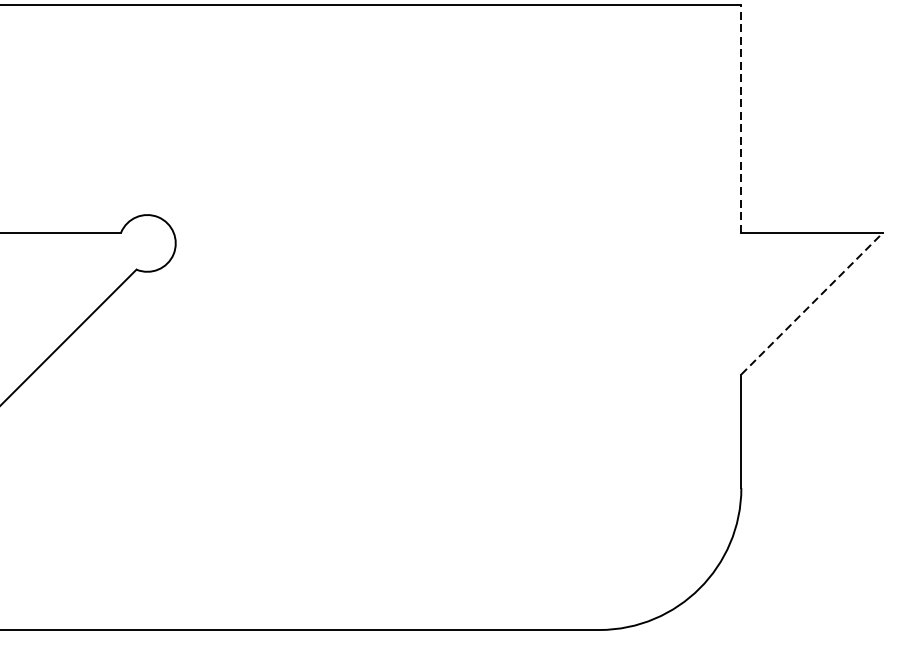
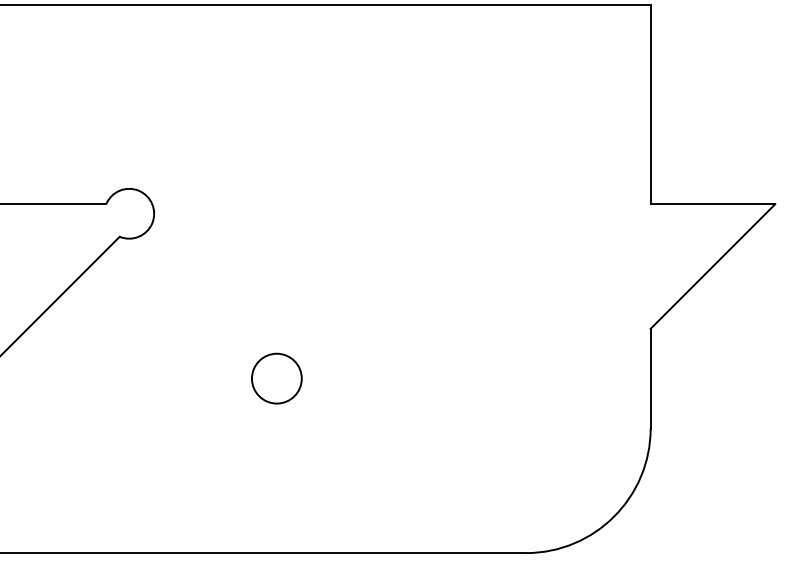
line: (741, 118) -> (650, 104), dashed -> solid
line: (812, 303) -> (713, 266), dashed -> solid
circle: (315, 431) -> (276, 378), added

